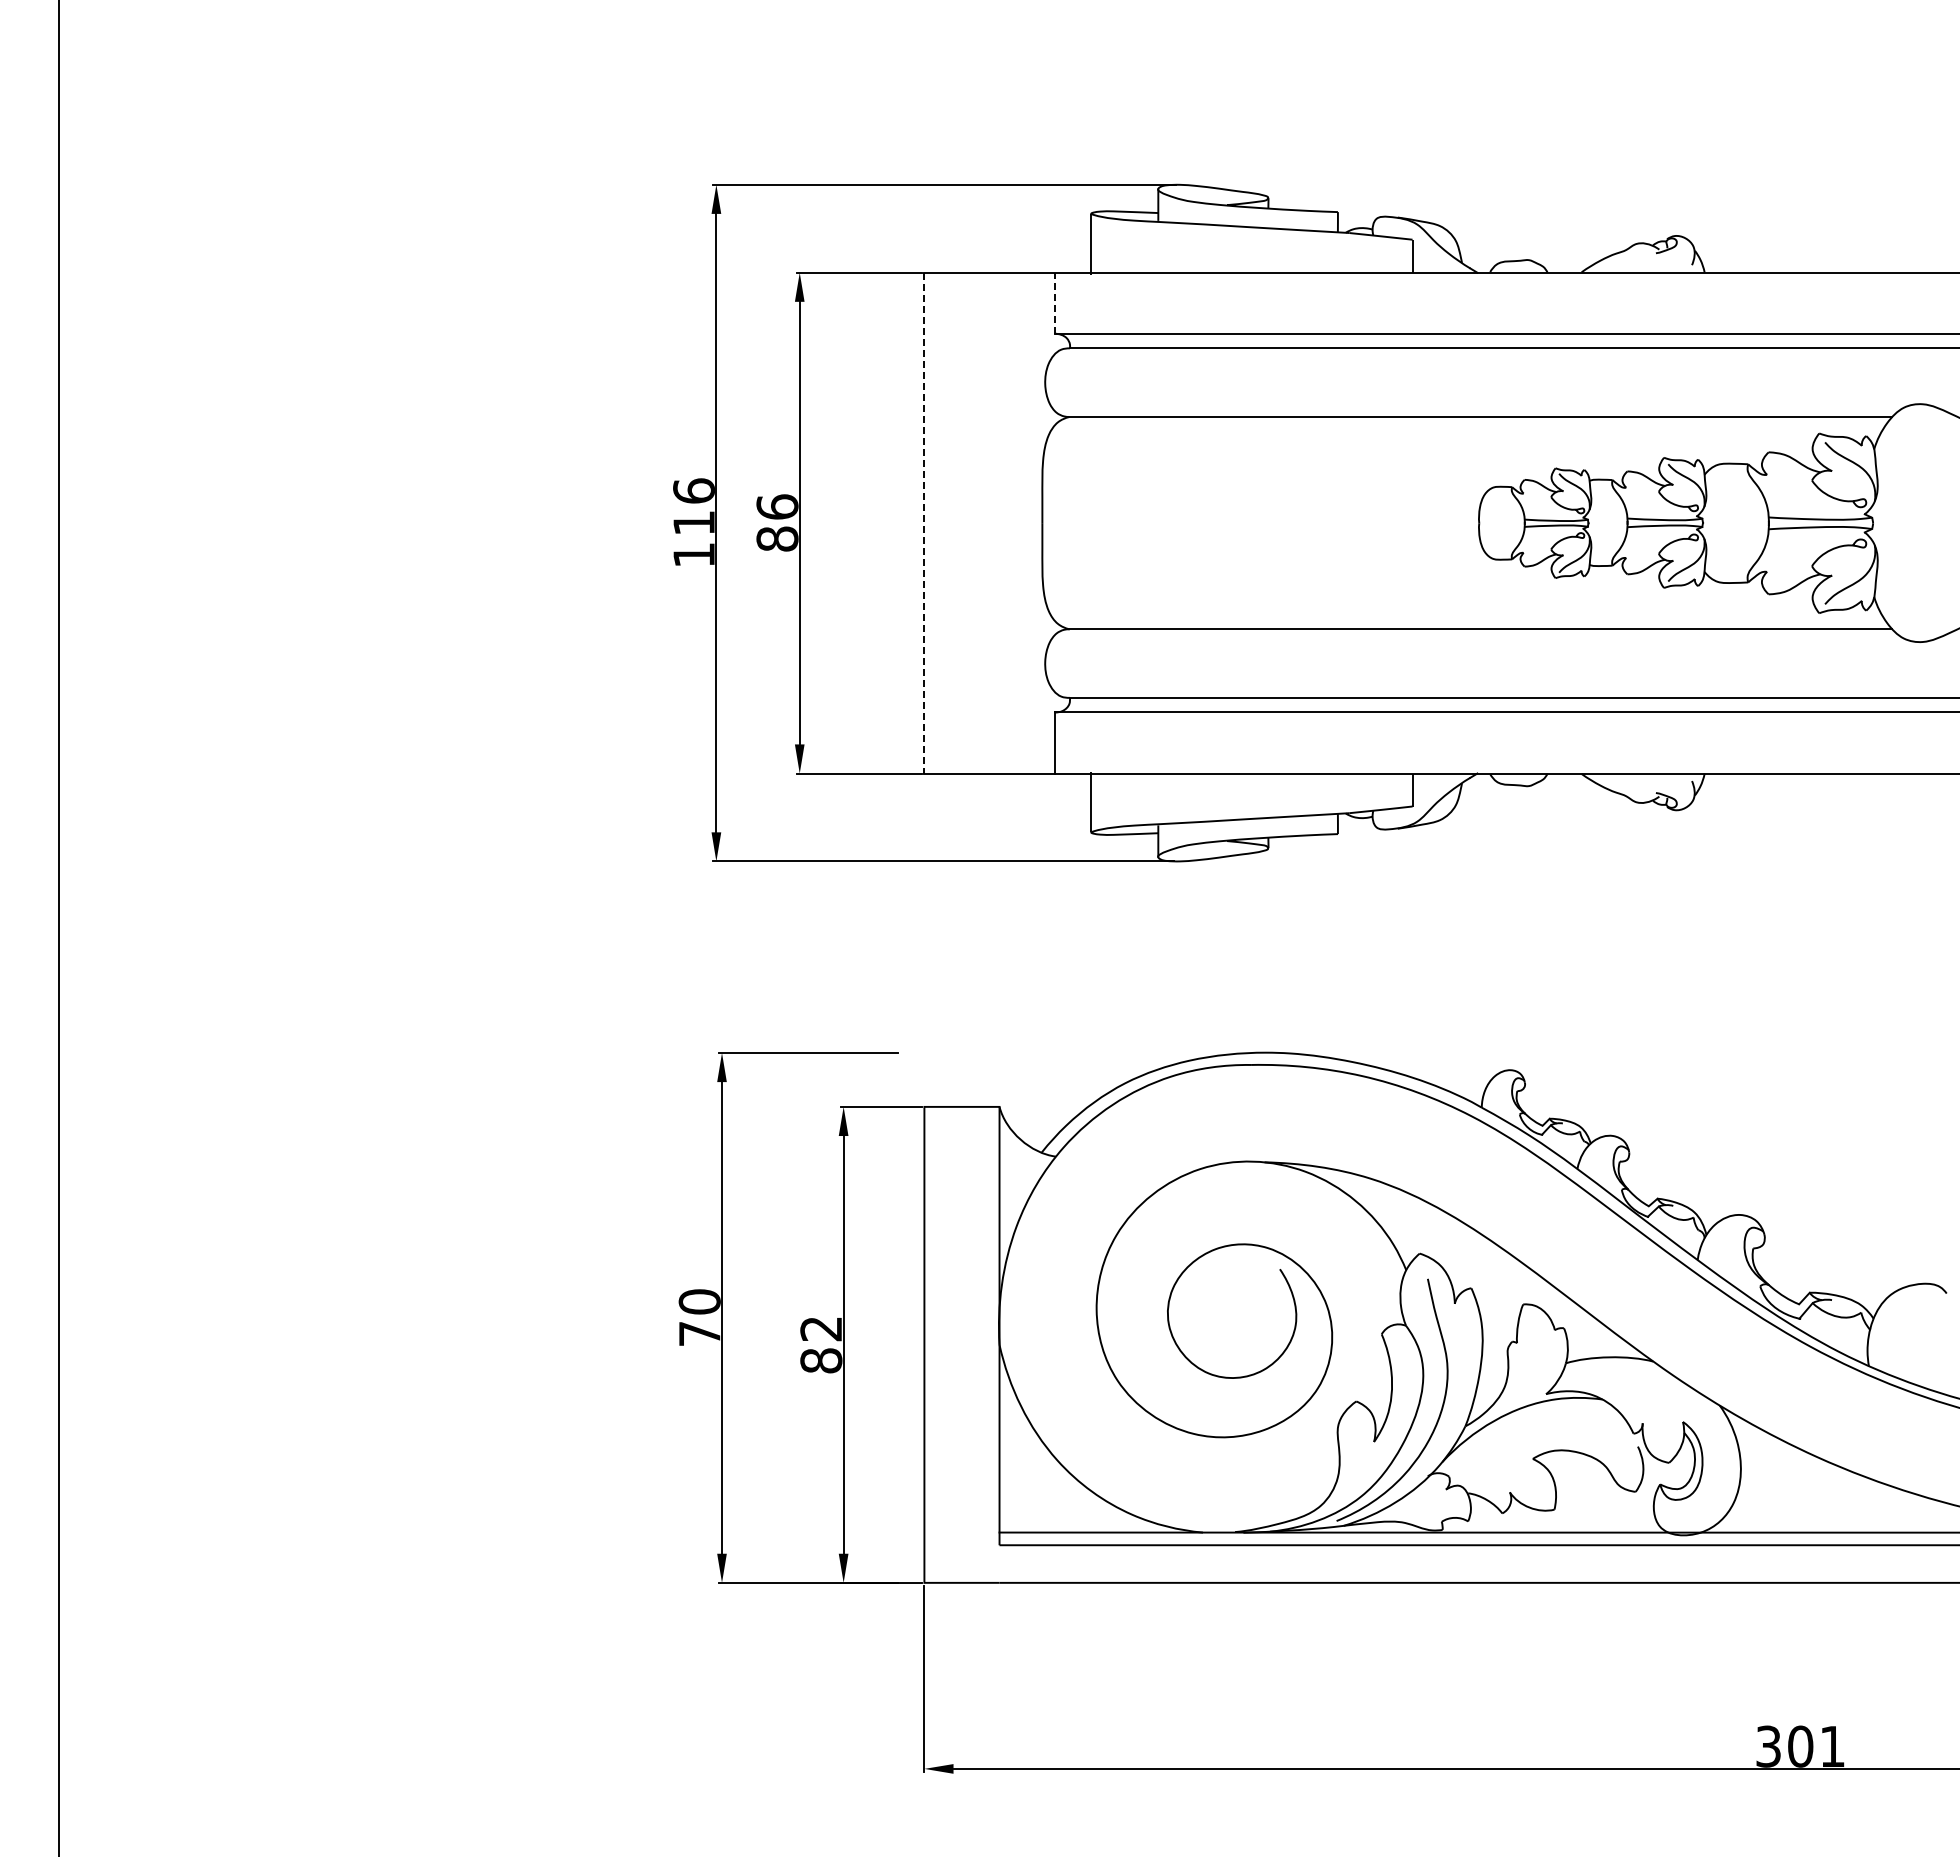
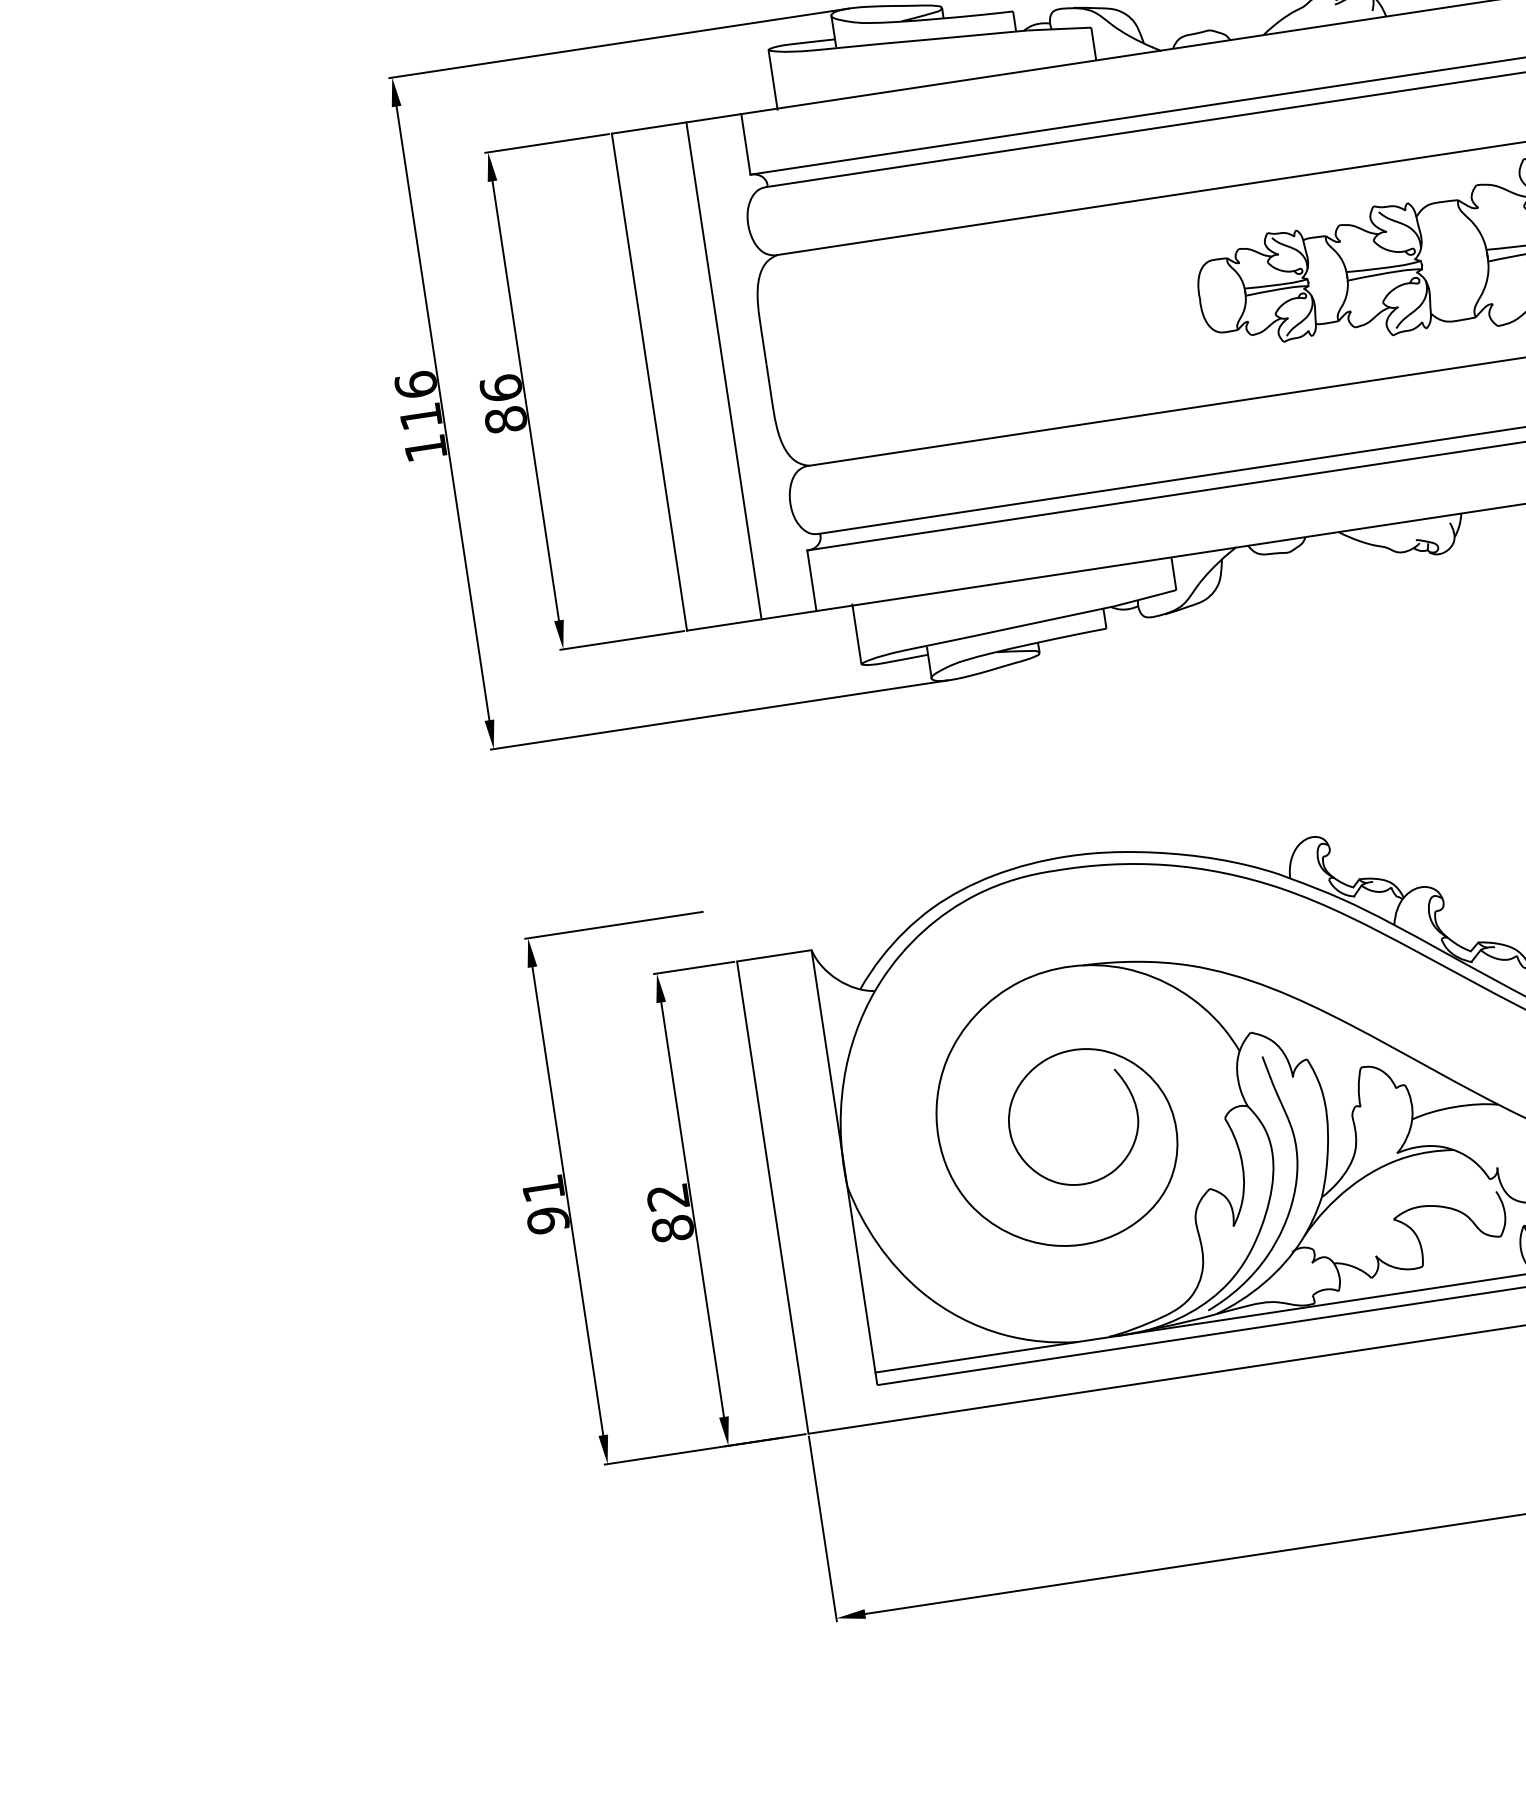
line: (1054, 303) -> (745, 144), dashed -> solid
line: (999, 522) -> (723, 370), added
line: (924, 523) -> (649, 382), dashed -> solid
text: (699, 1317) -> (545, 1204), 70 -> 91

